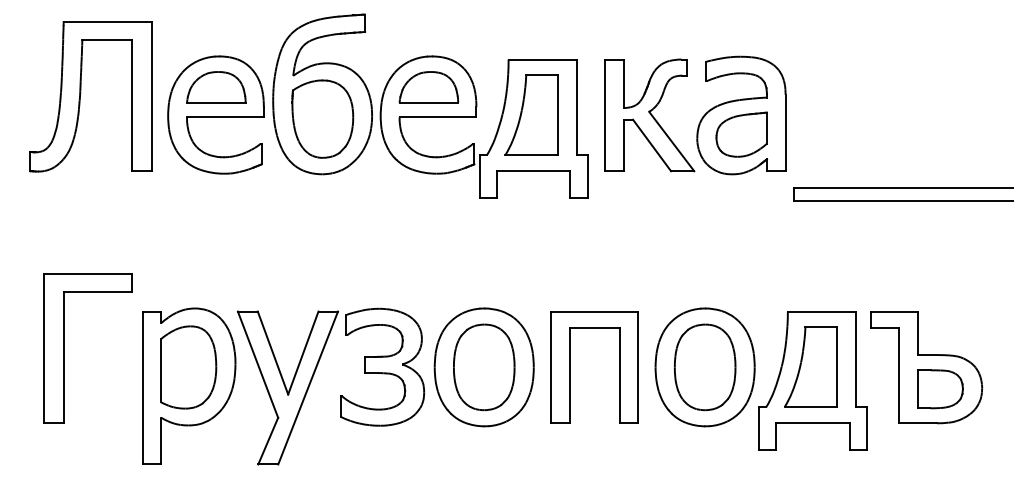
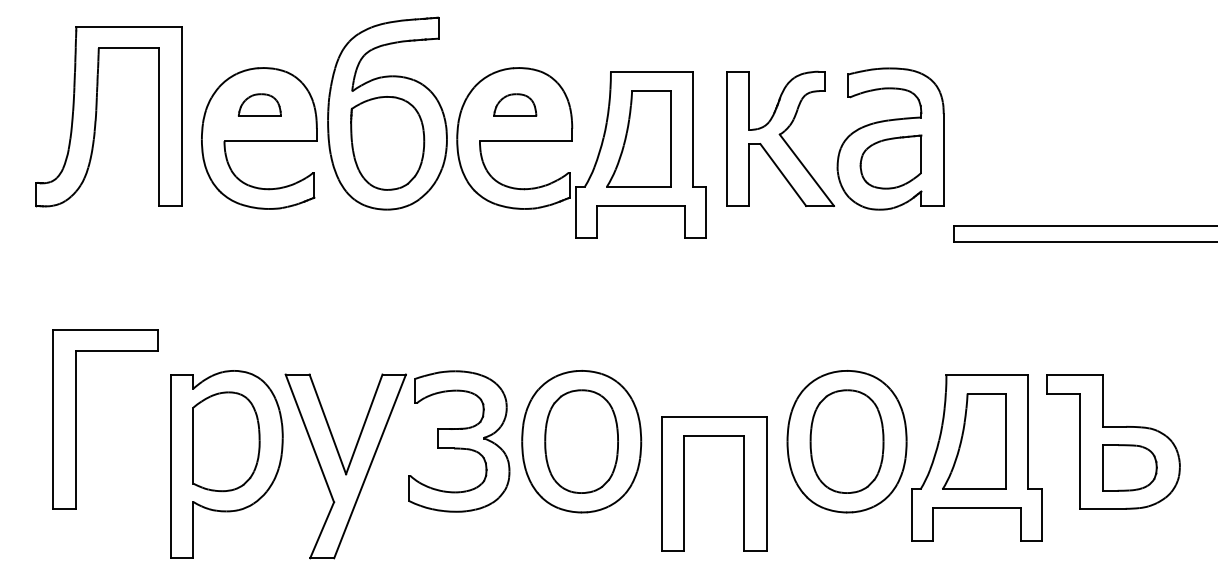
part: (216, 87) -> (259, 105), size x0.6
part: (428, 87) -> (514, 105), size x0.6
part: (570, 367) -> (685, 483), moved

